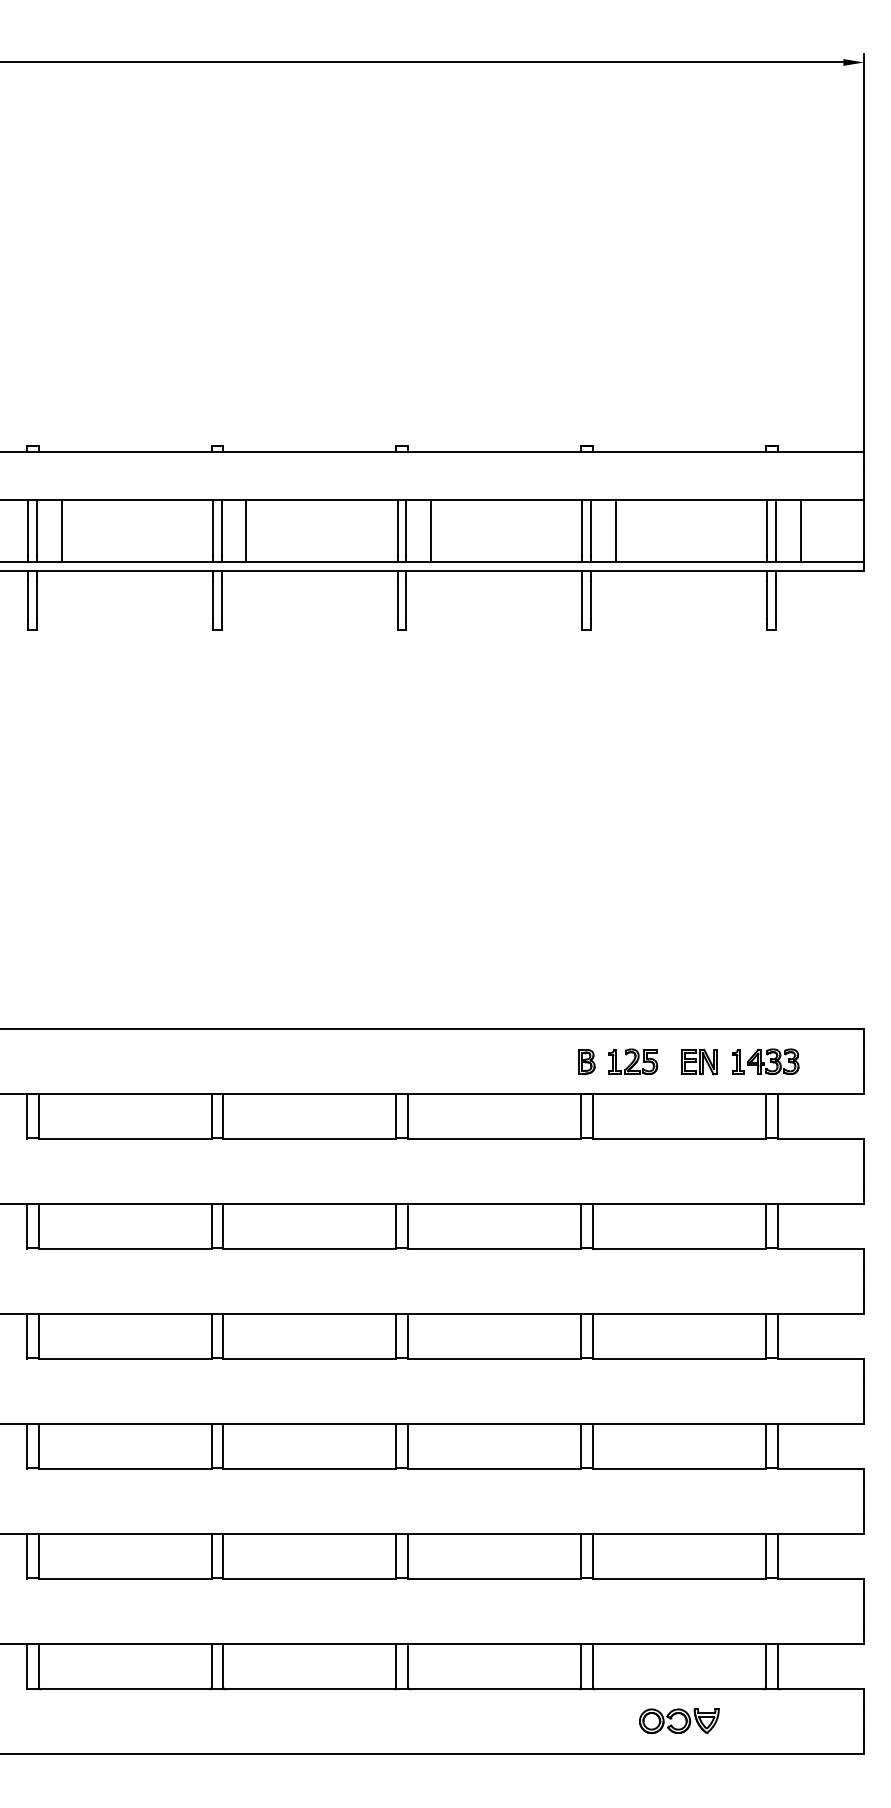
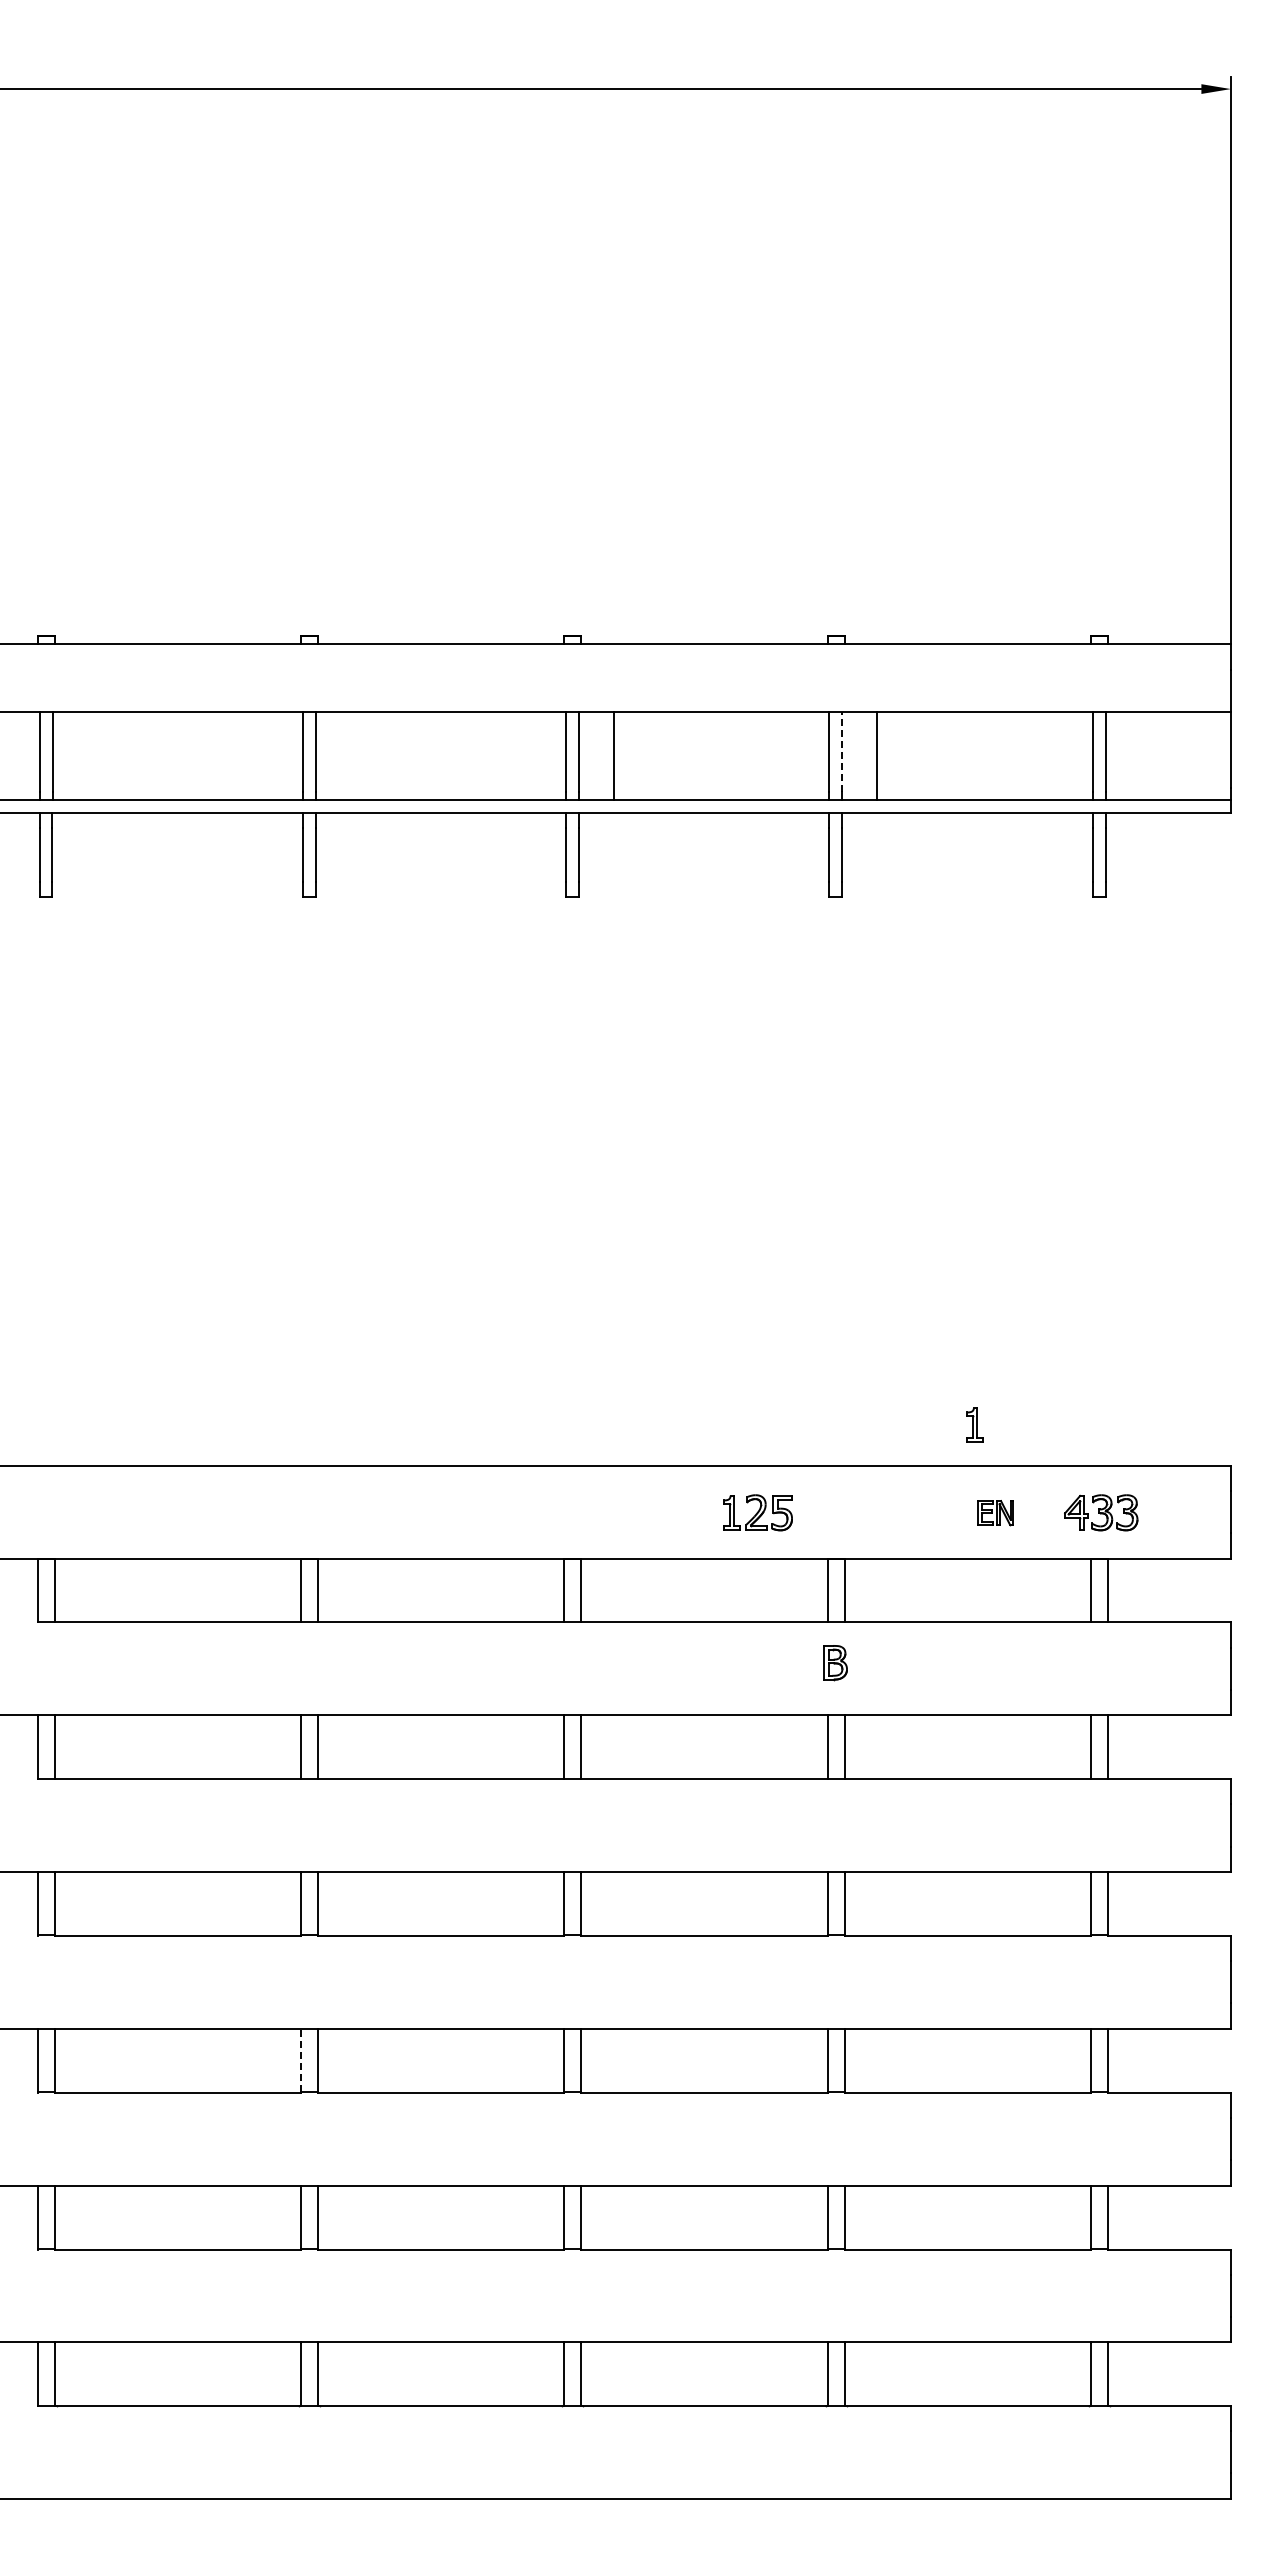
line: (591, 527) -> (842, 751), solid -> dashed
line: (61, 530) -> (87, 755), removed
line: (246, 530) -> (350, 755), removed
line: (800, 530) -> (1140, 755), removed
part: (632, 1061) -> (757, 1512), moved
part: (698, 1061) -> (995, 1512), size x0.7
part: (738, 1061) -> (974, 1424), moved
part: (586, 1062) -> (835, 1663), moved
line: (211, 1446) -> (301, 2060), solid -> dashed
part: (684, 1717) -> (975, 2447), removed

